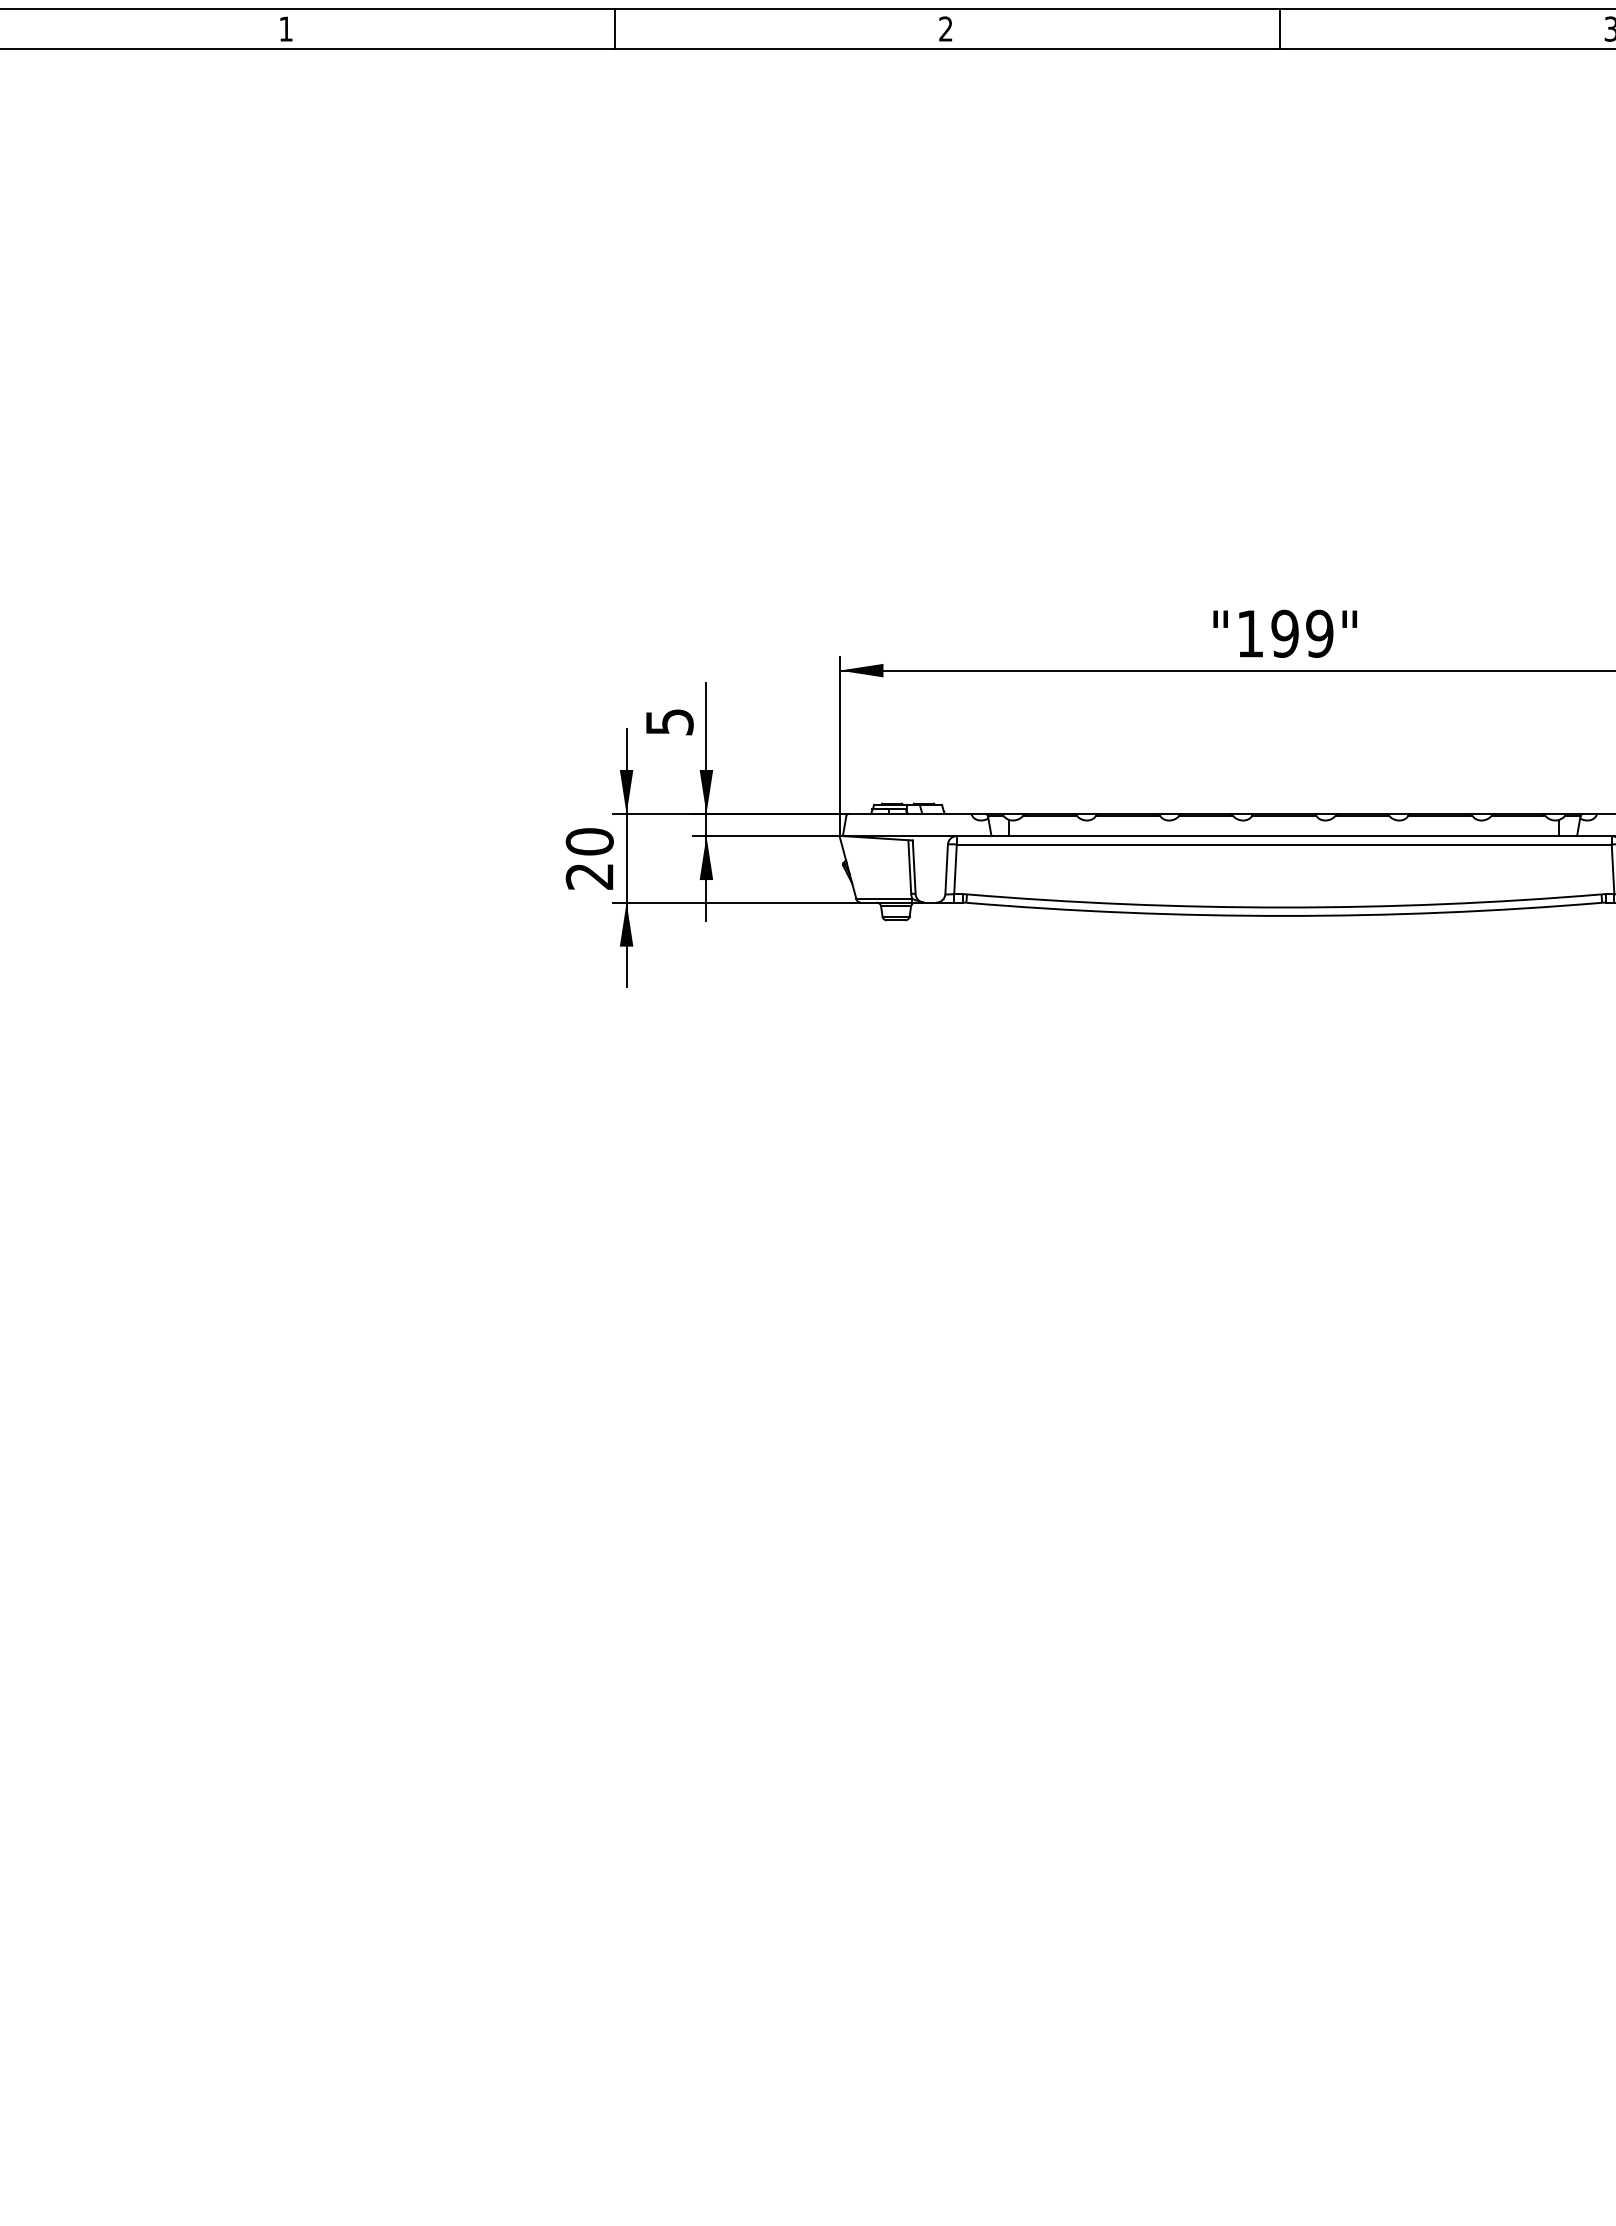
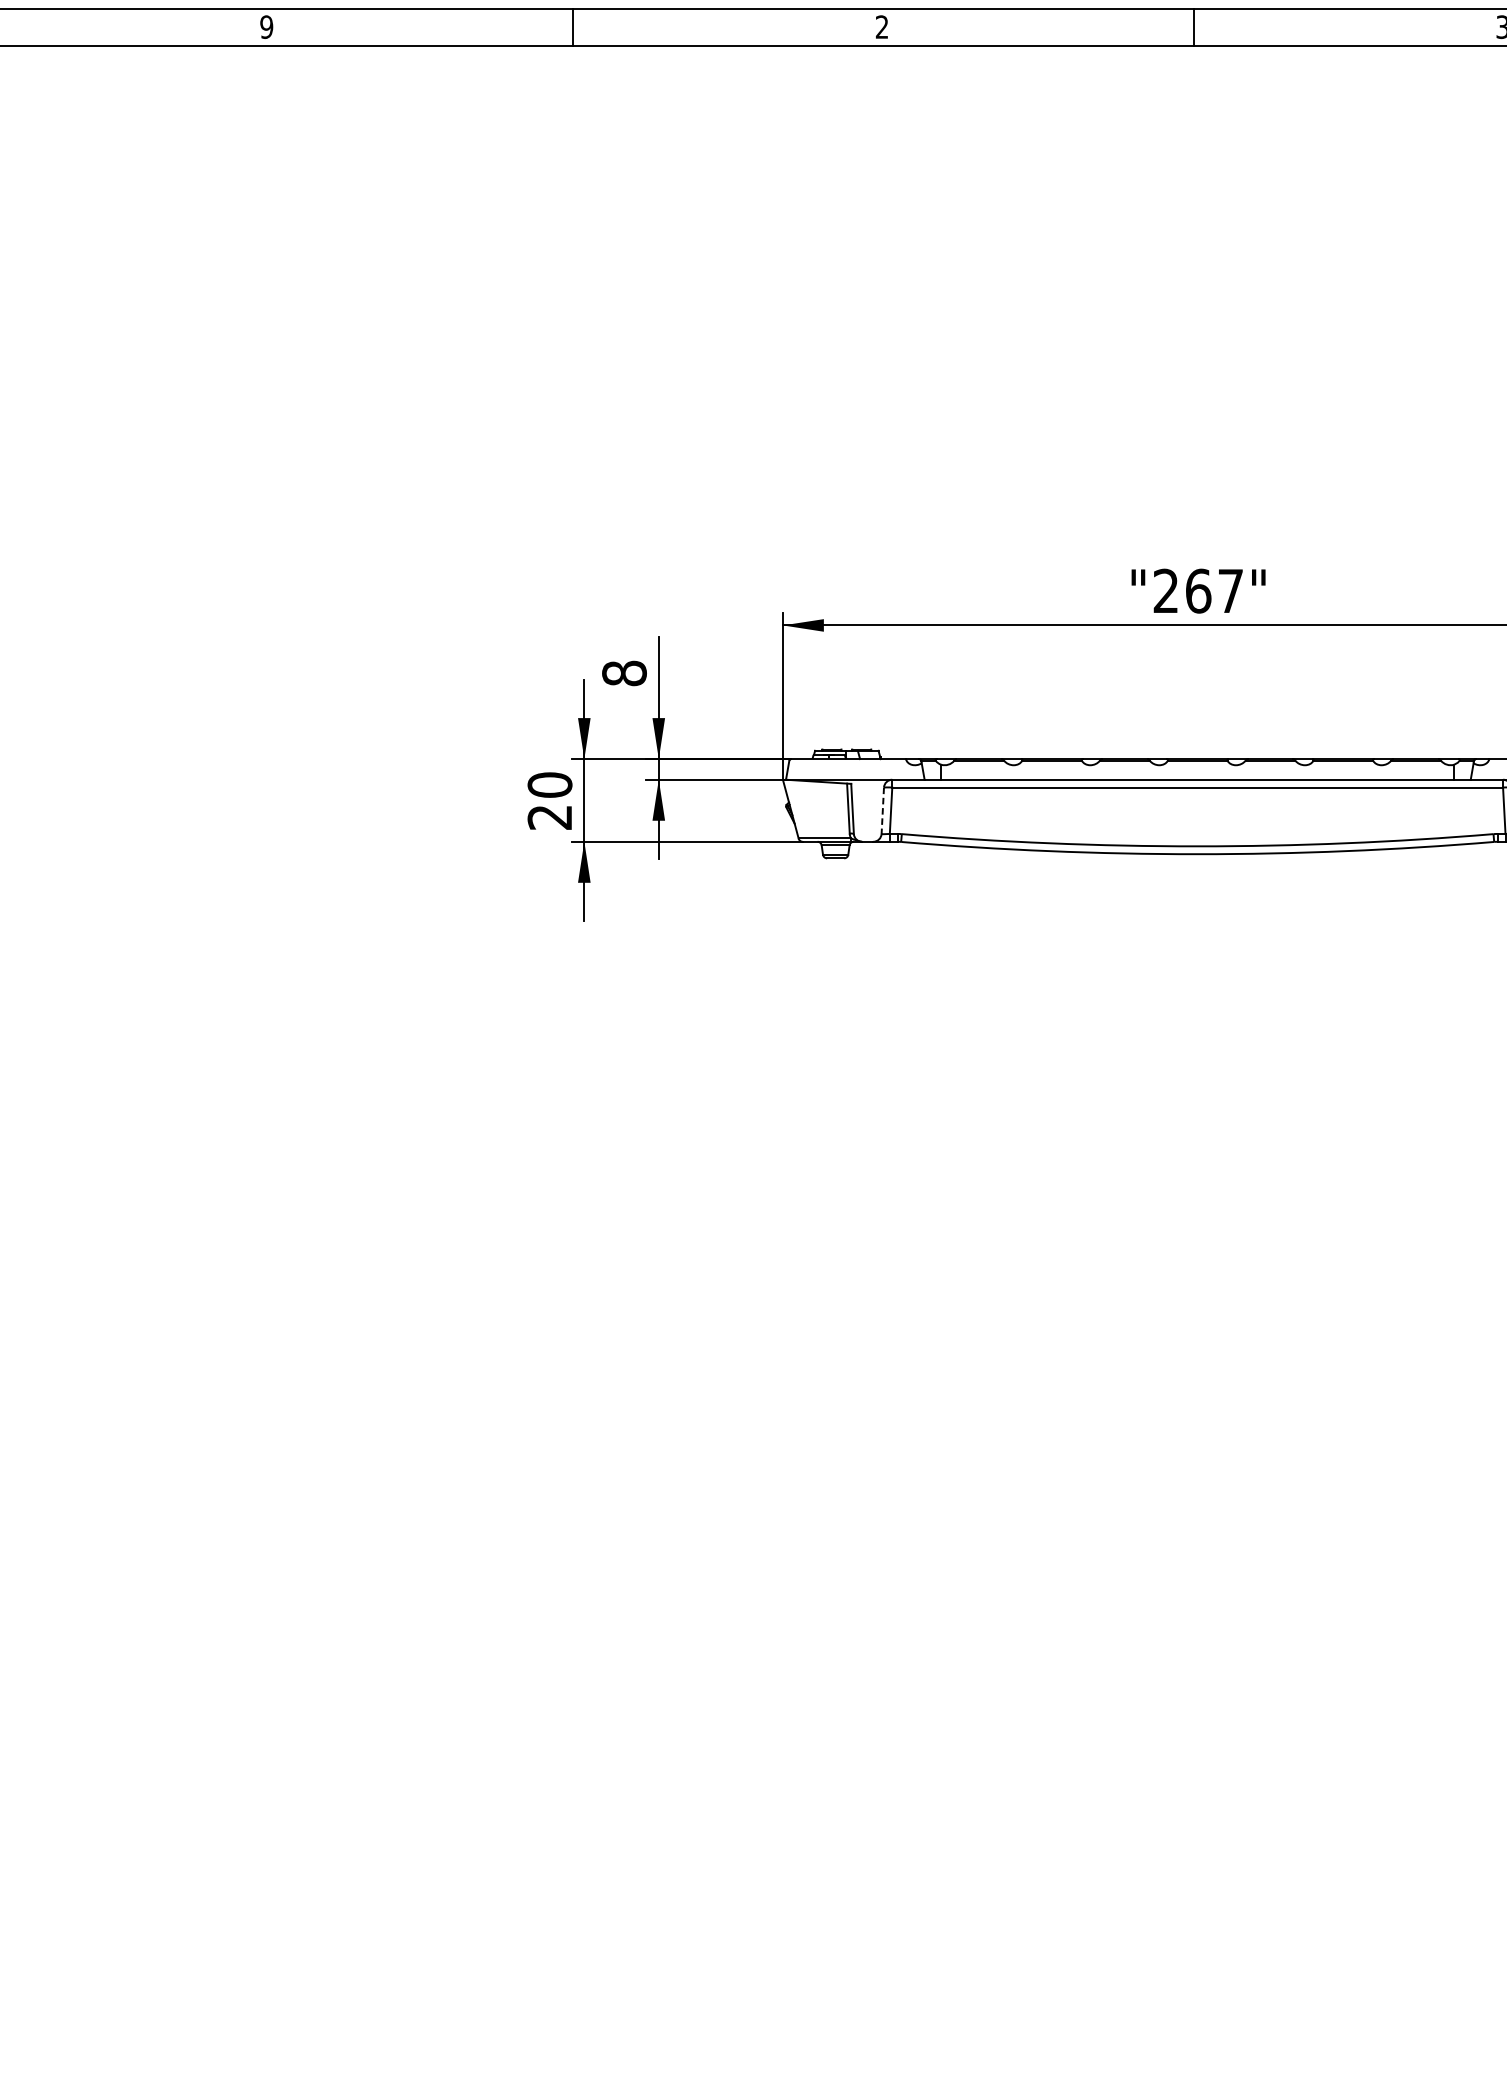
text: (285, 28) -> (266, 26), 1 -> 9
text: (1285, 633) -> (1198, 590), "199" -> "267"
text: (669, 721) -> (624, 672), 5 -> 8
line: (946, 869) -> (882, 810), solid -> dashed

